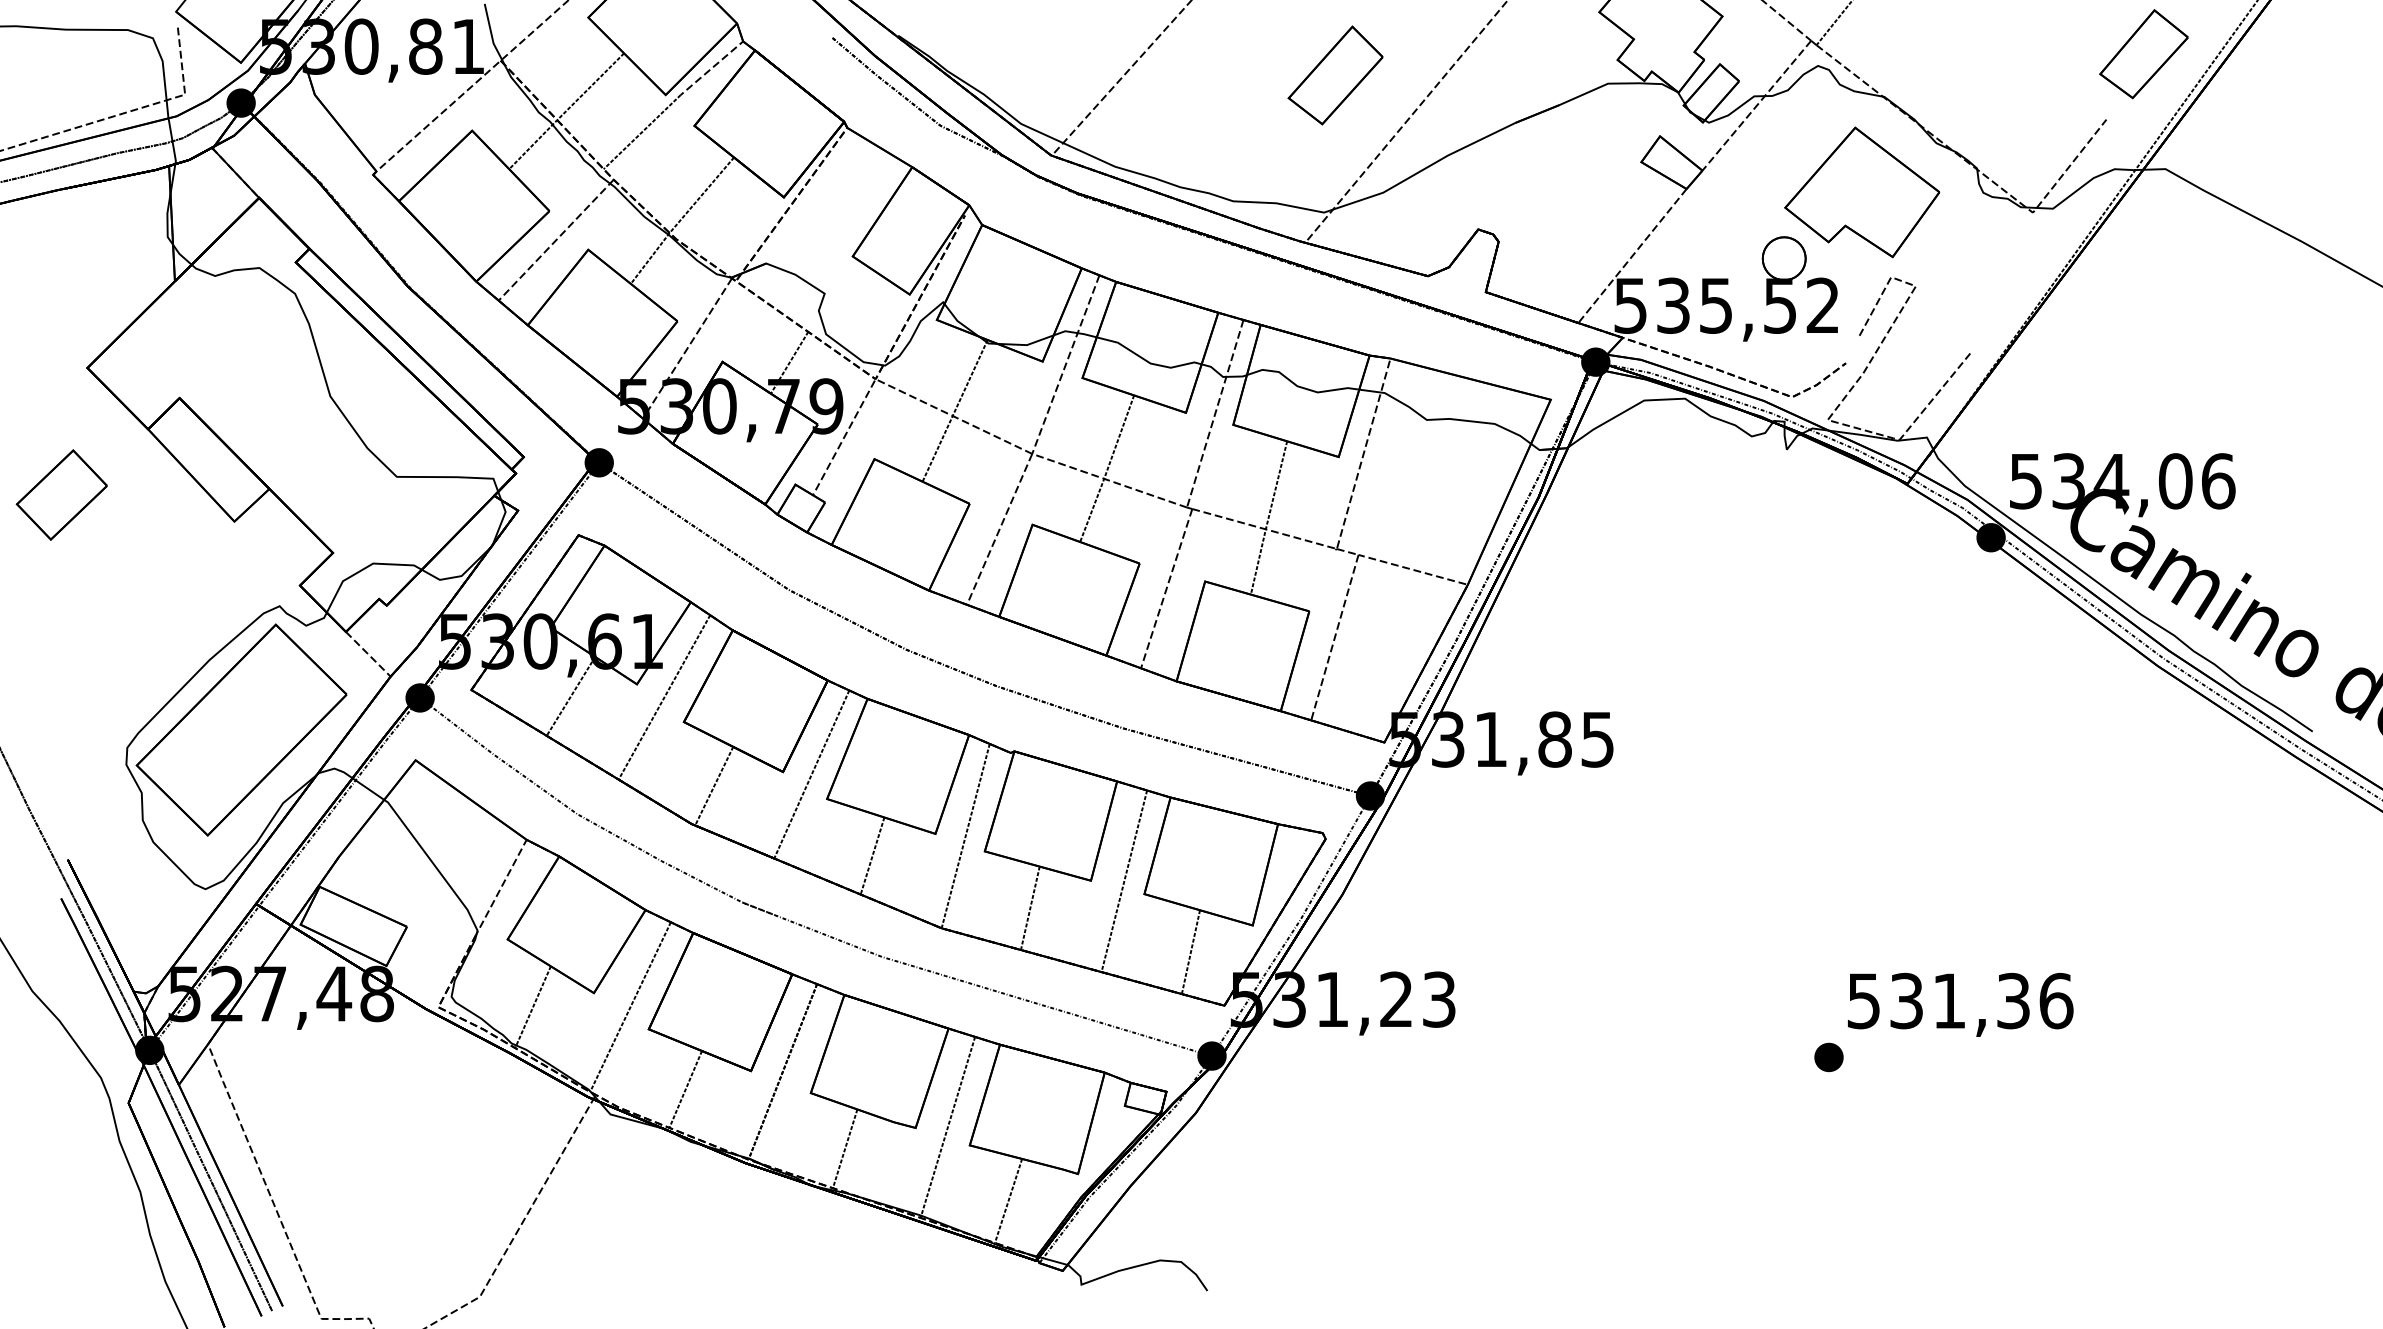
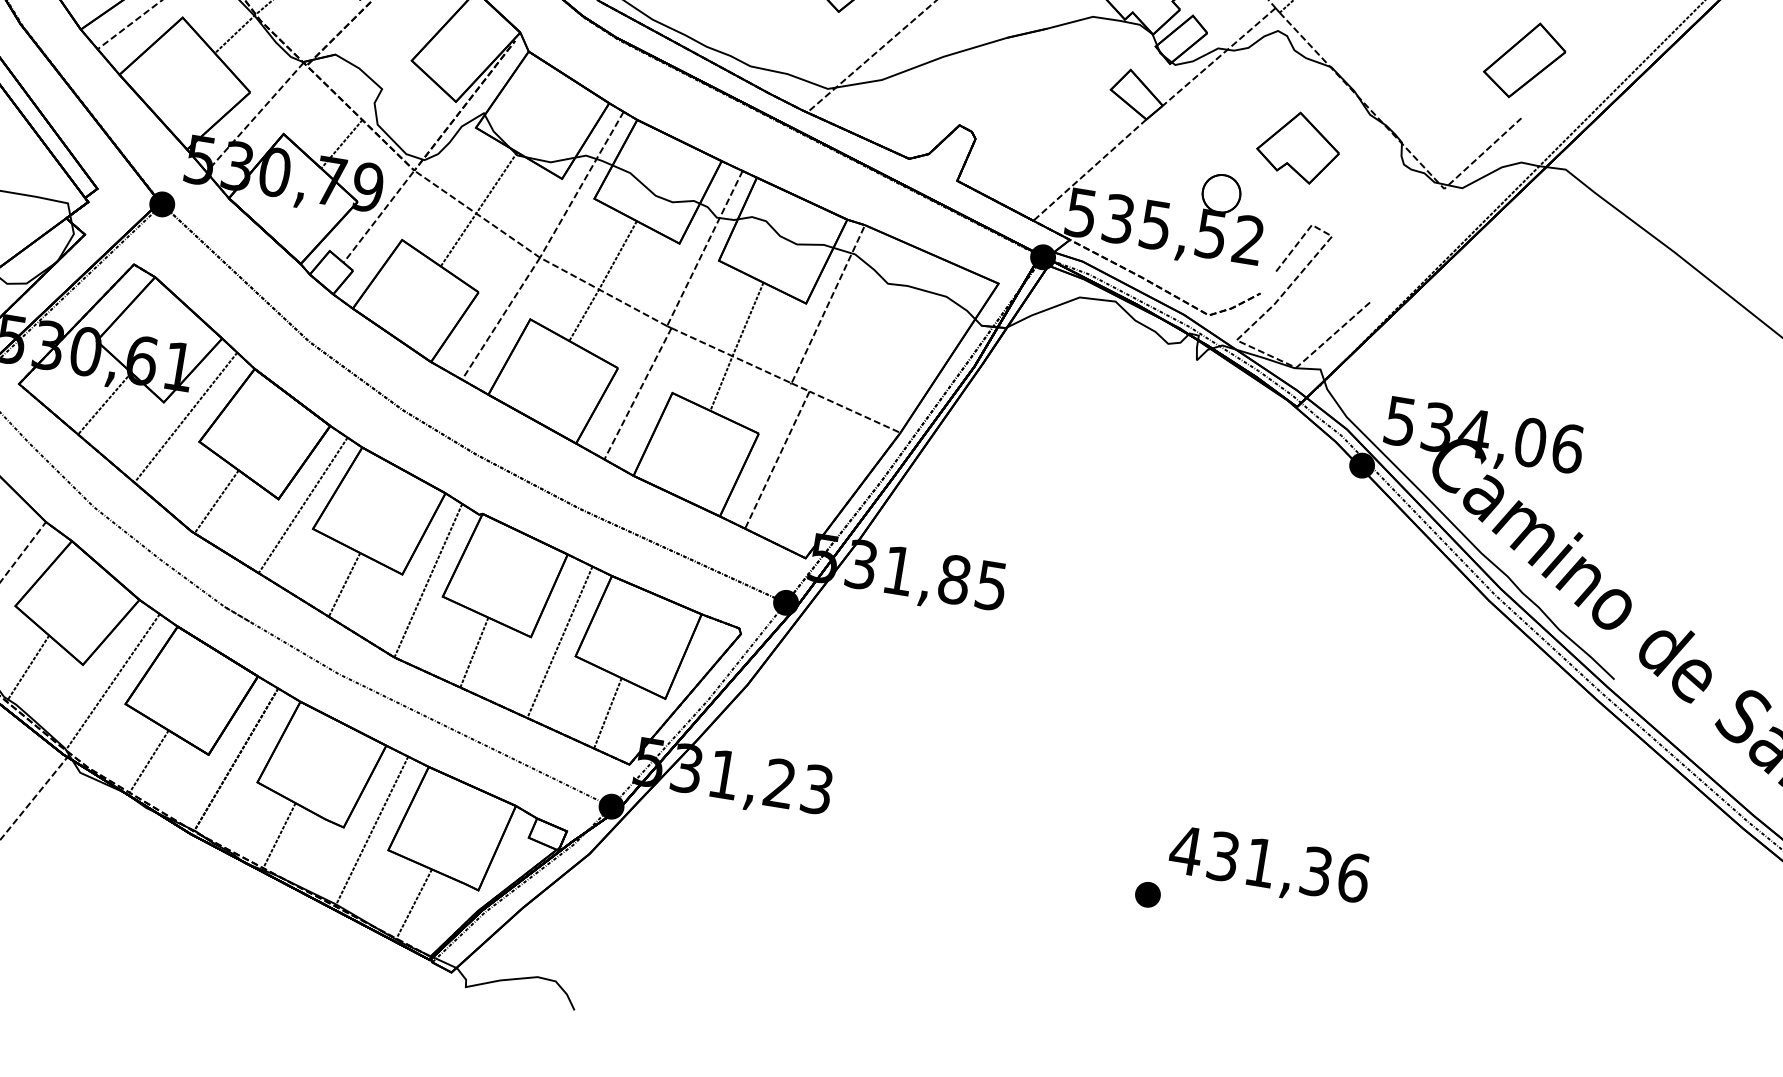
part: (2143, 54) -> (1524, 60), moved
part: (1862, 192) -> (1298, 147), size x0.6
text: (1863, 1001) -> (1185, 850), 531,36 -> 431,36

